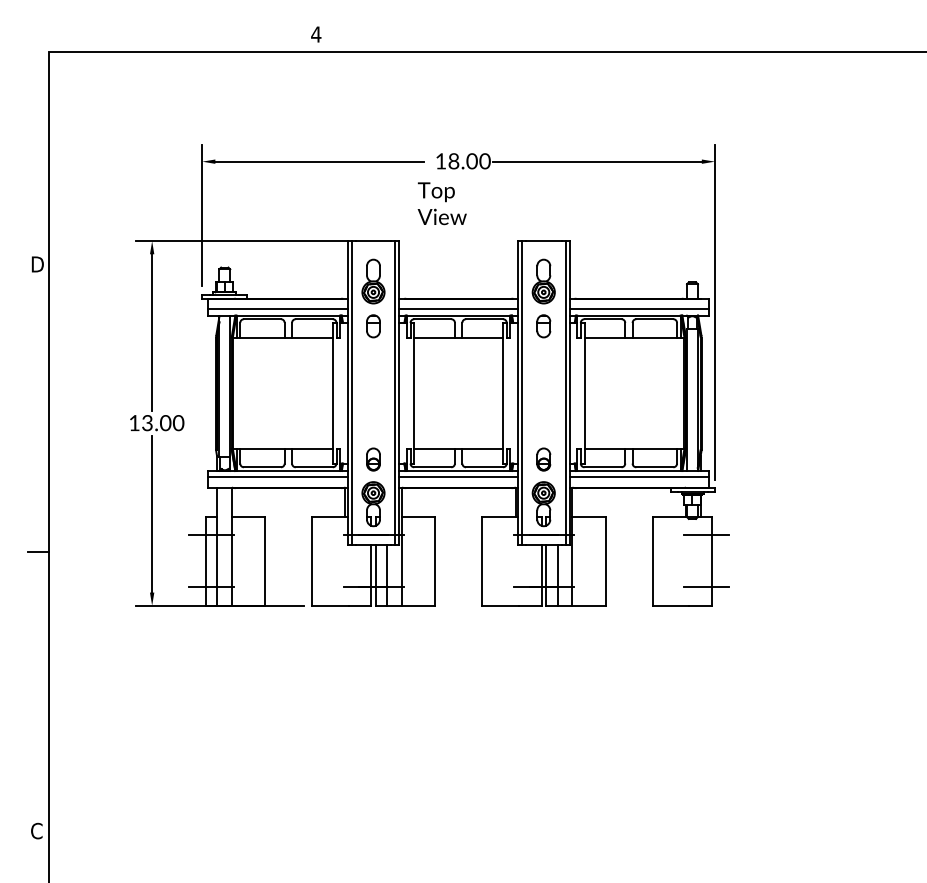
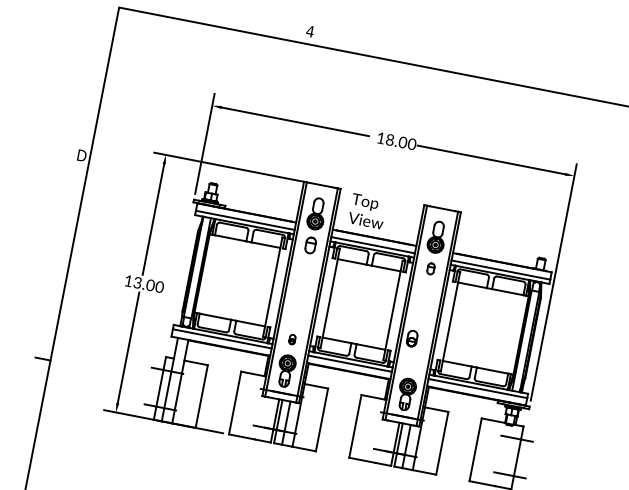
text: (441, 203) -> (367, 211), moved
part: (543, 326) -> (430, 268), size x0.7
part: (373, 459) -> (292, 339), size x0.6
part: (543, 459) -> (412, 338), moved

